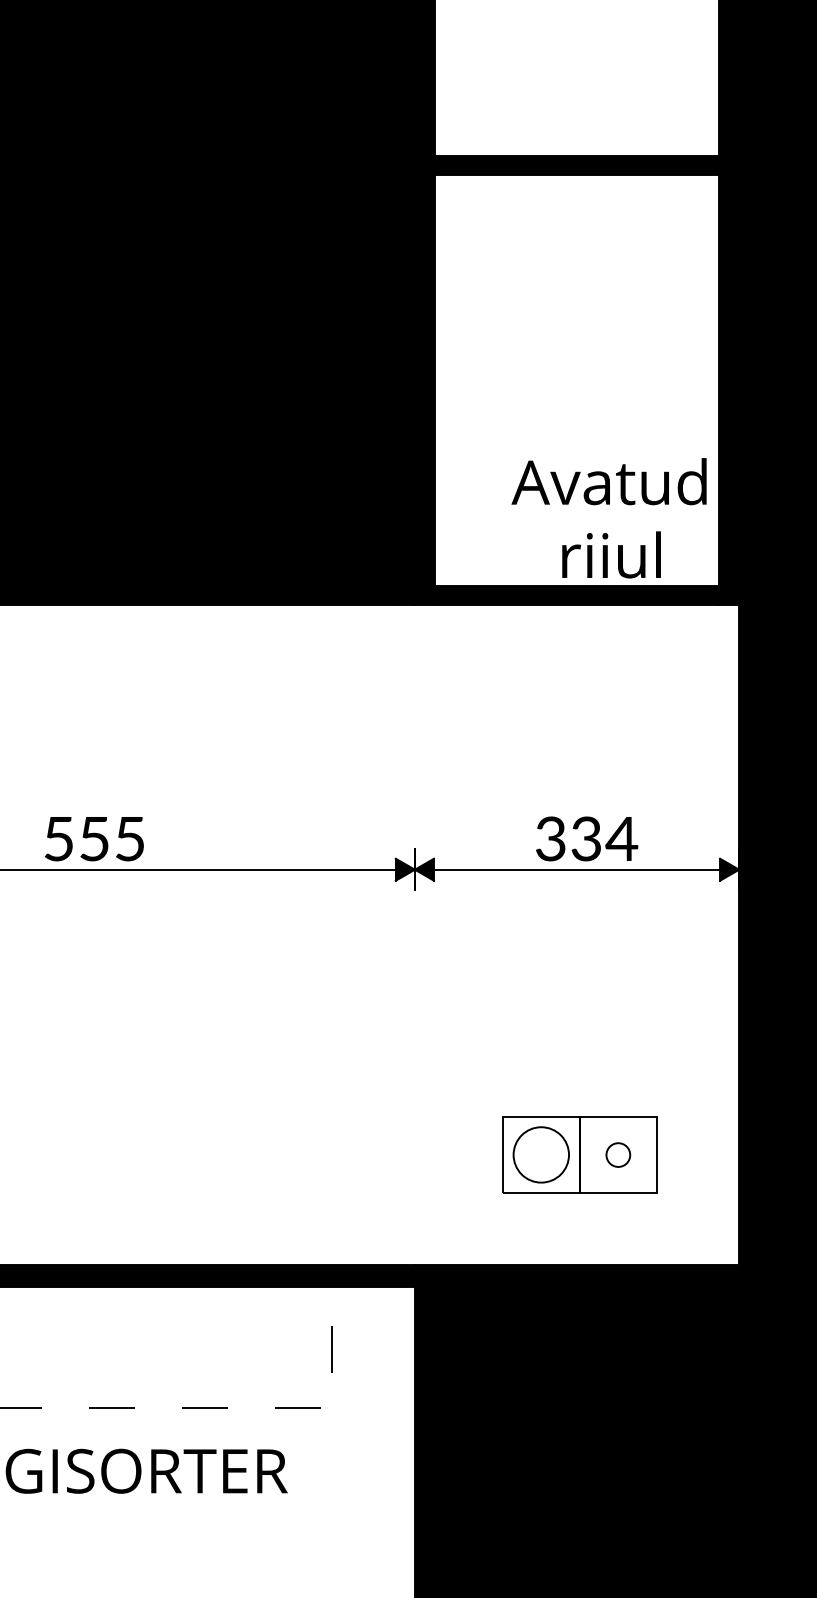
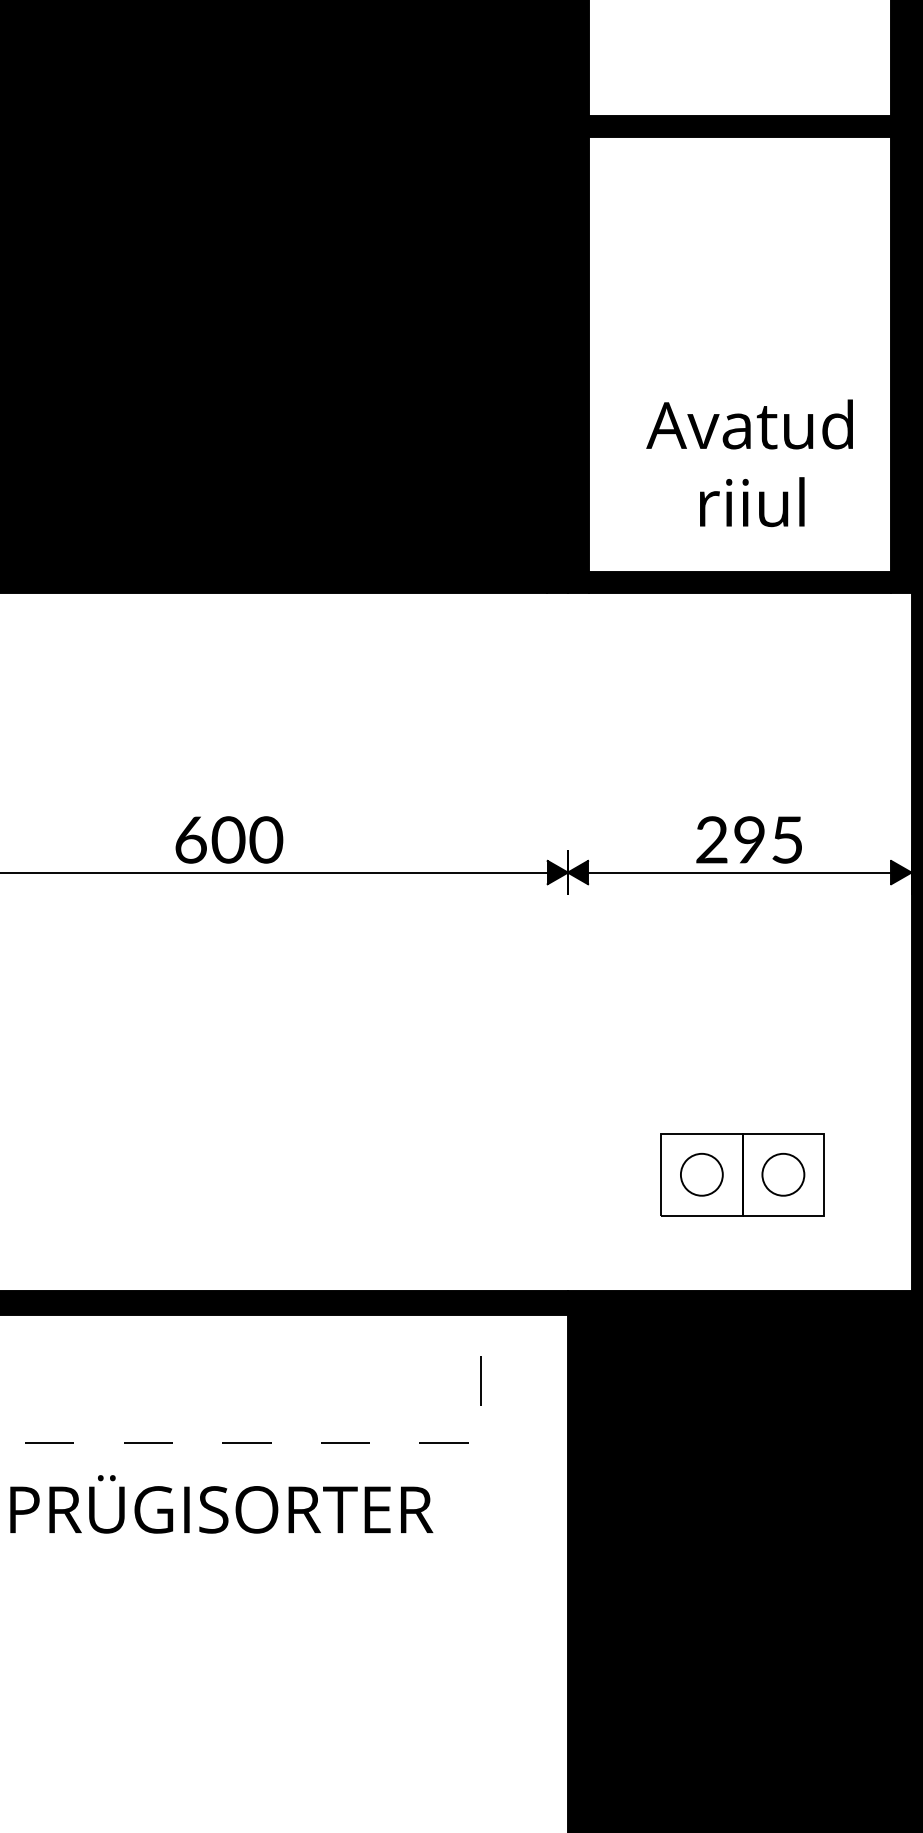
text: (608, 518) -> (749, 463), moved
text: (95, 838) -> (229, 839), 555 -> 600
text: (587, 838) -> (750, 839), 334 -> 295
part: (540, 1154) -> (701, 1174), size x0.71
part: (618, 1154) -> (783, 1174), size x1.67

